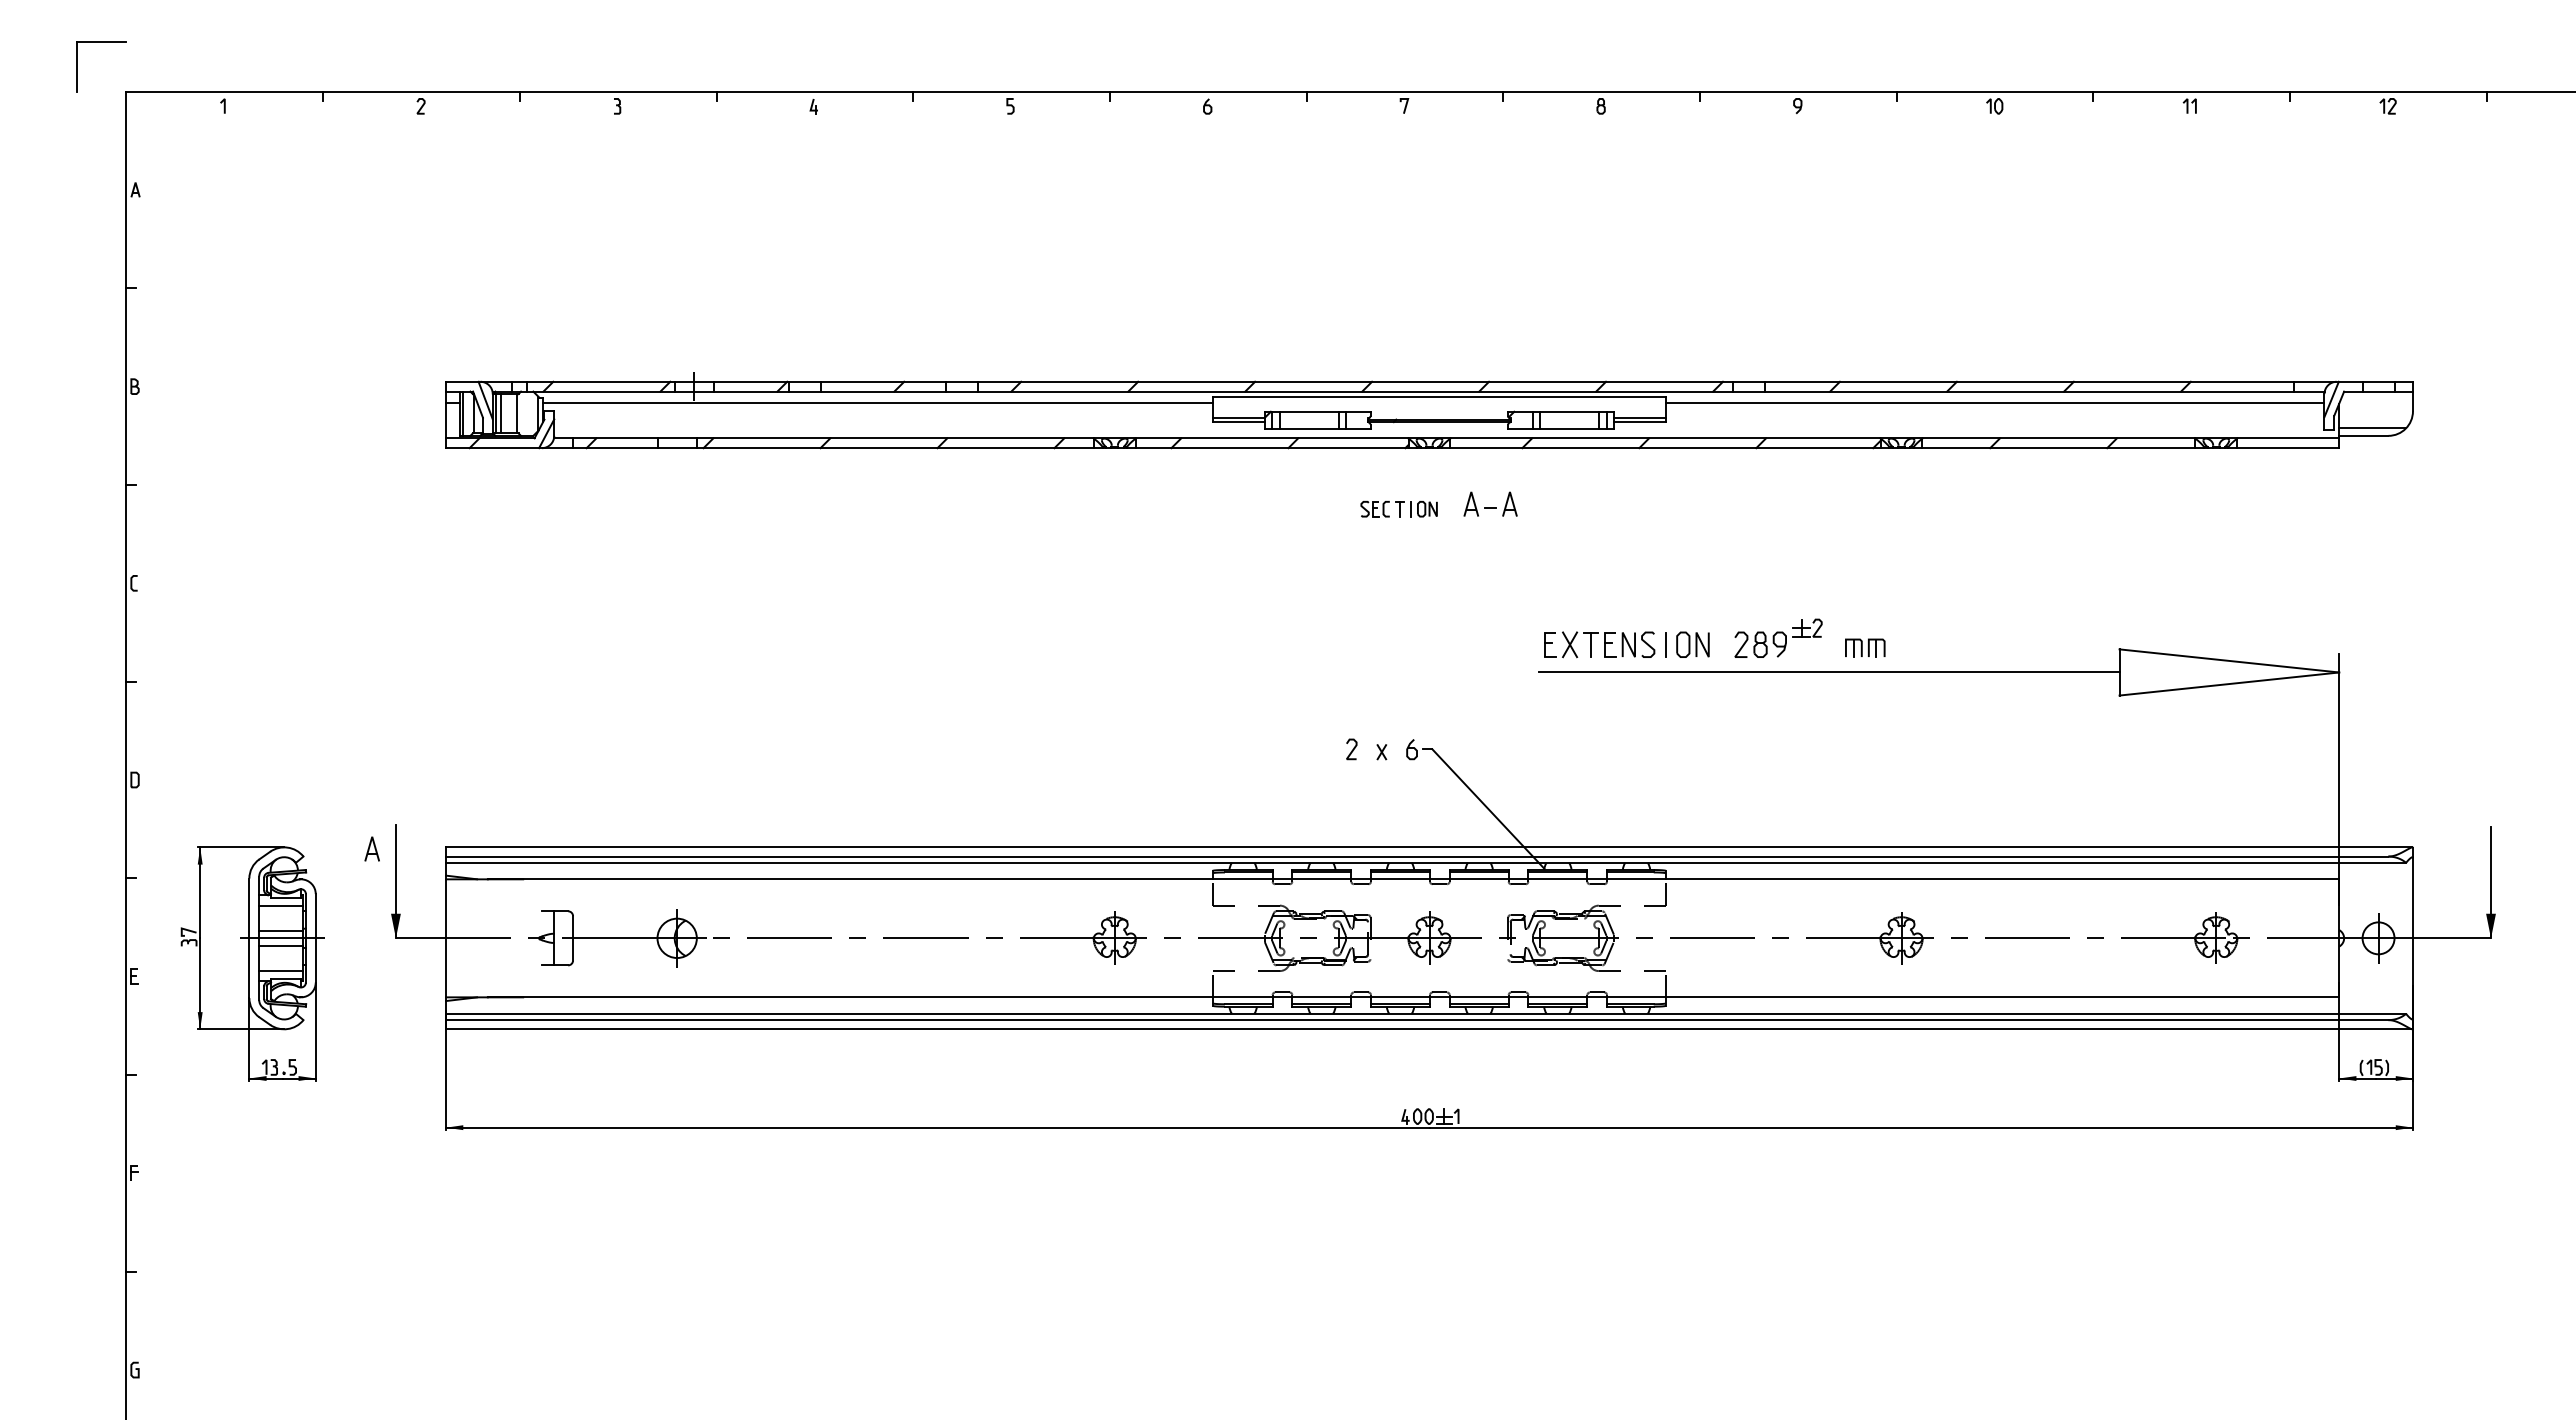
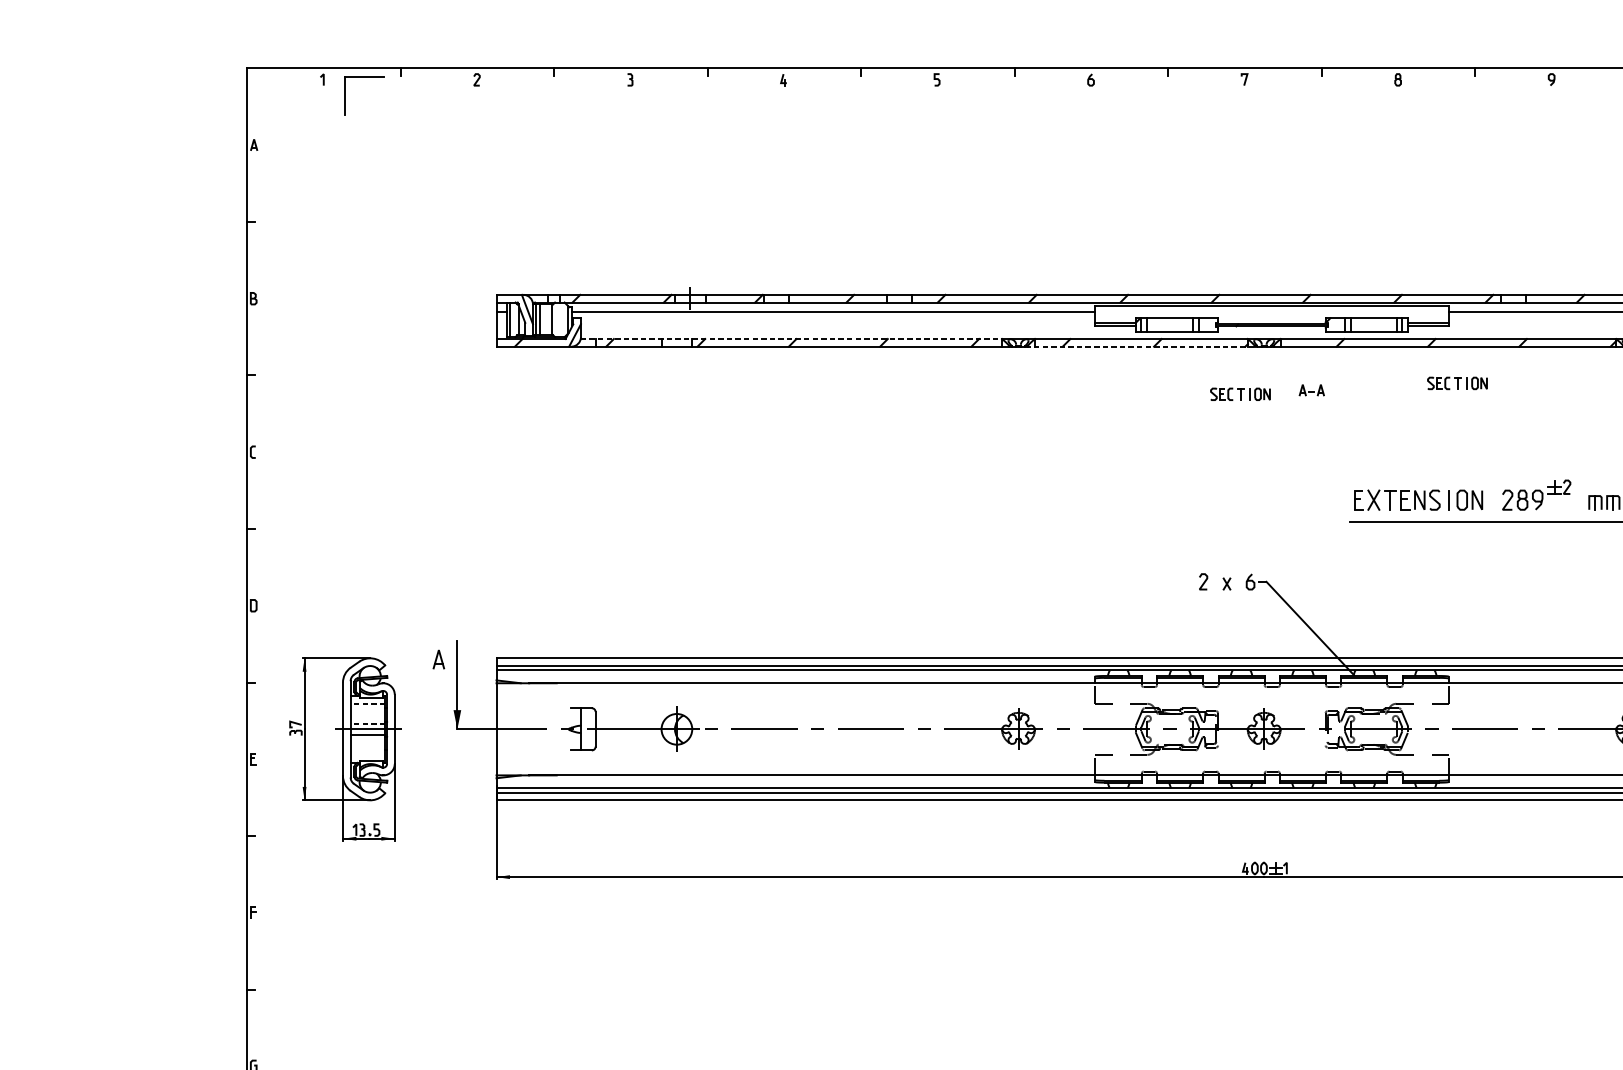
part: (101, 42) -> (364, 76), moved
line: (823, 438) -> (791, 339), solid -> dashed
line: (1275, 448) -> (1143, 346), solid -> dashed
part: (1676, 495) -> (1456, 383), added
part: (1490, 503) -> (1311, 389), size x0.6
line: (280, 905) -> (367, 703), solid -> dashed
line: (280, 931) -> (367, 723), solid -> dashed
line: (281, 970) -> (368, 754), removed

